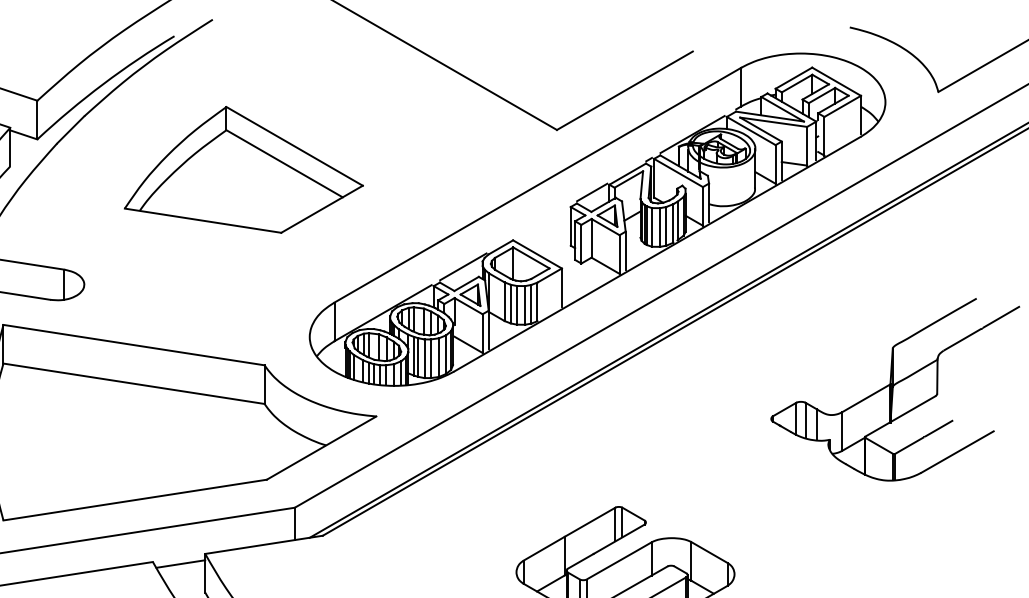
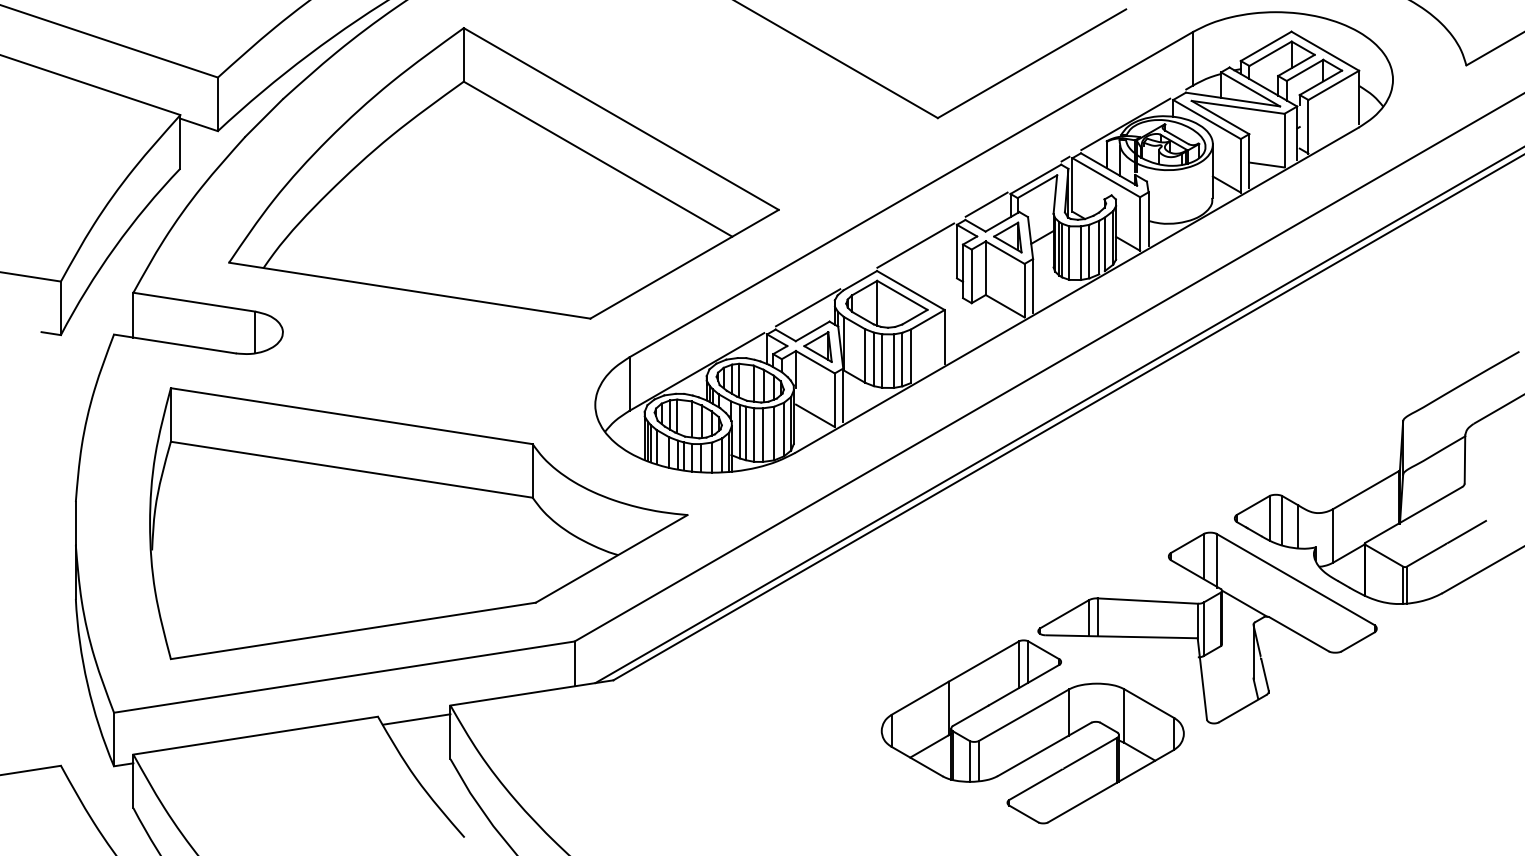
part: (243, 169) -> (503, 173), size x1.67
line: (540, 221) -> (915, 245), added
part: (751, 497) -> (1207, 627), added

